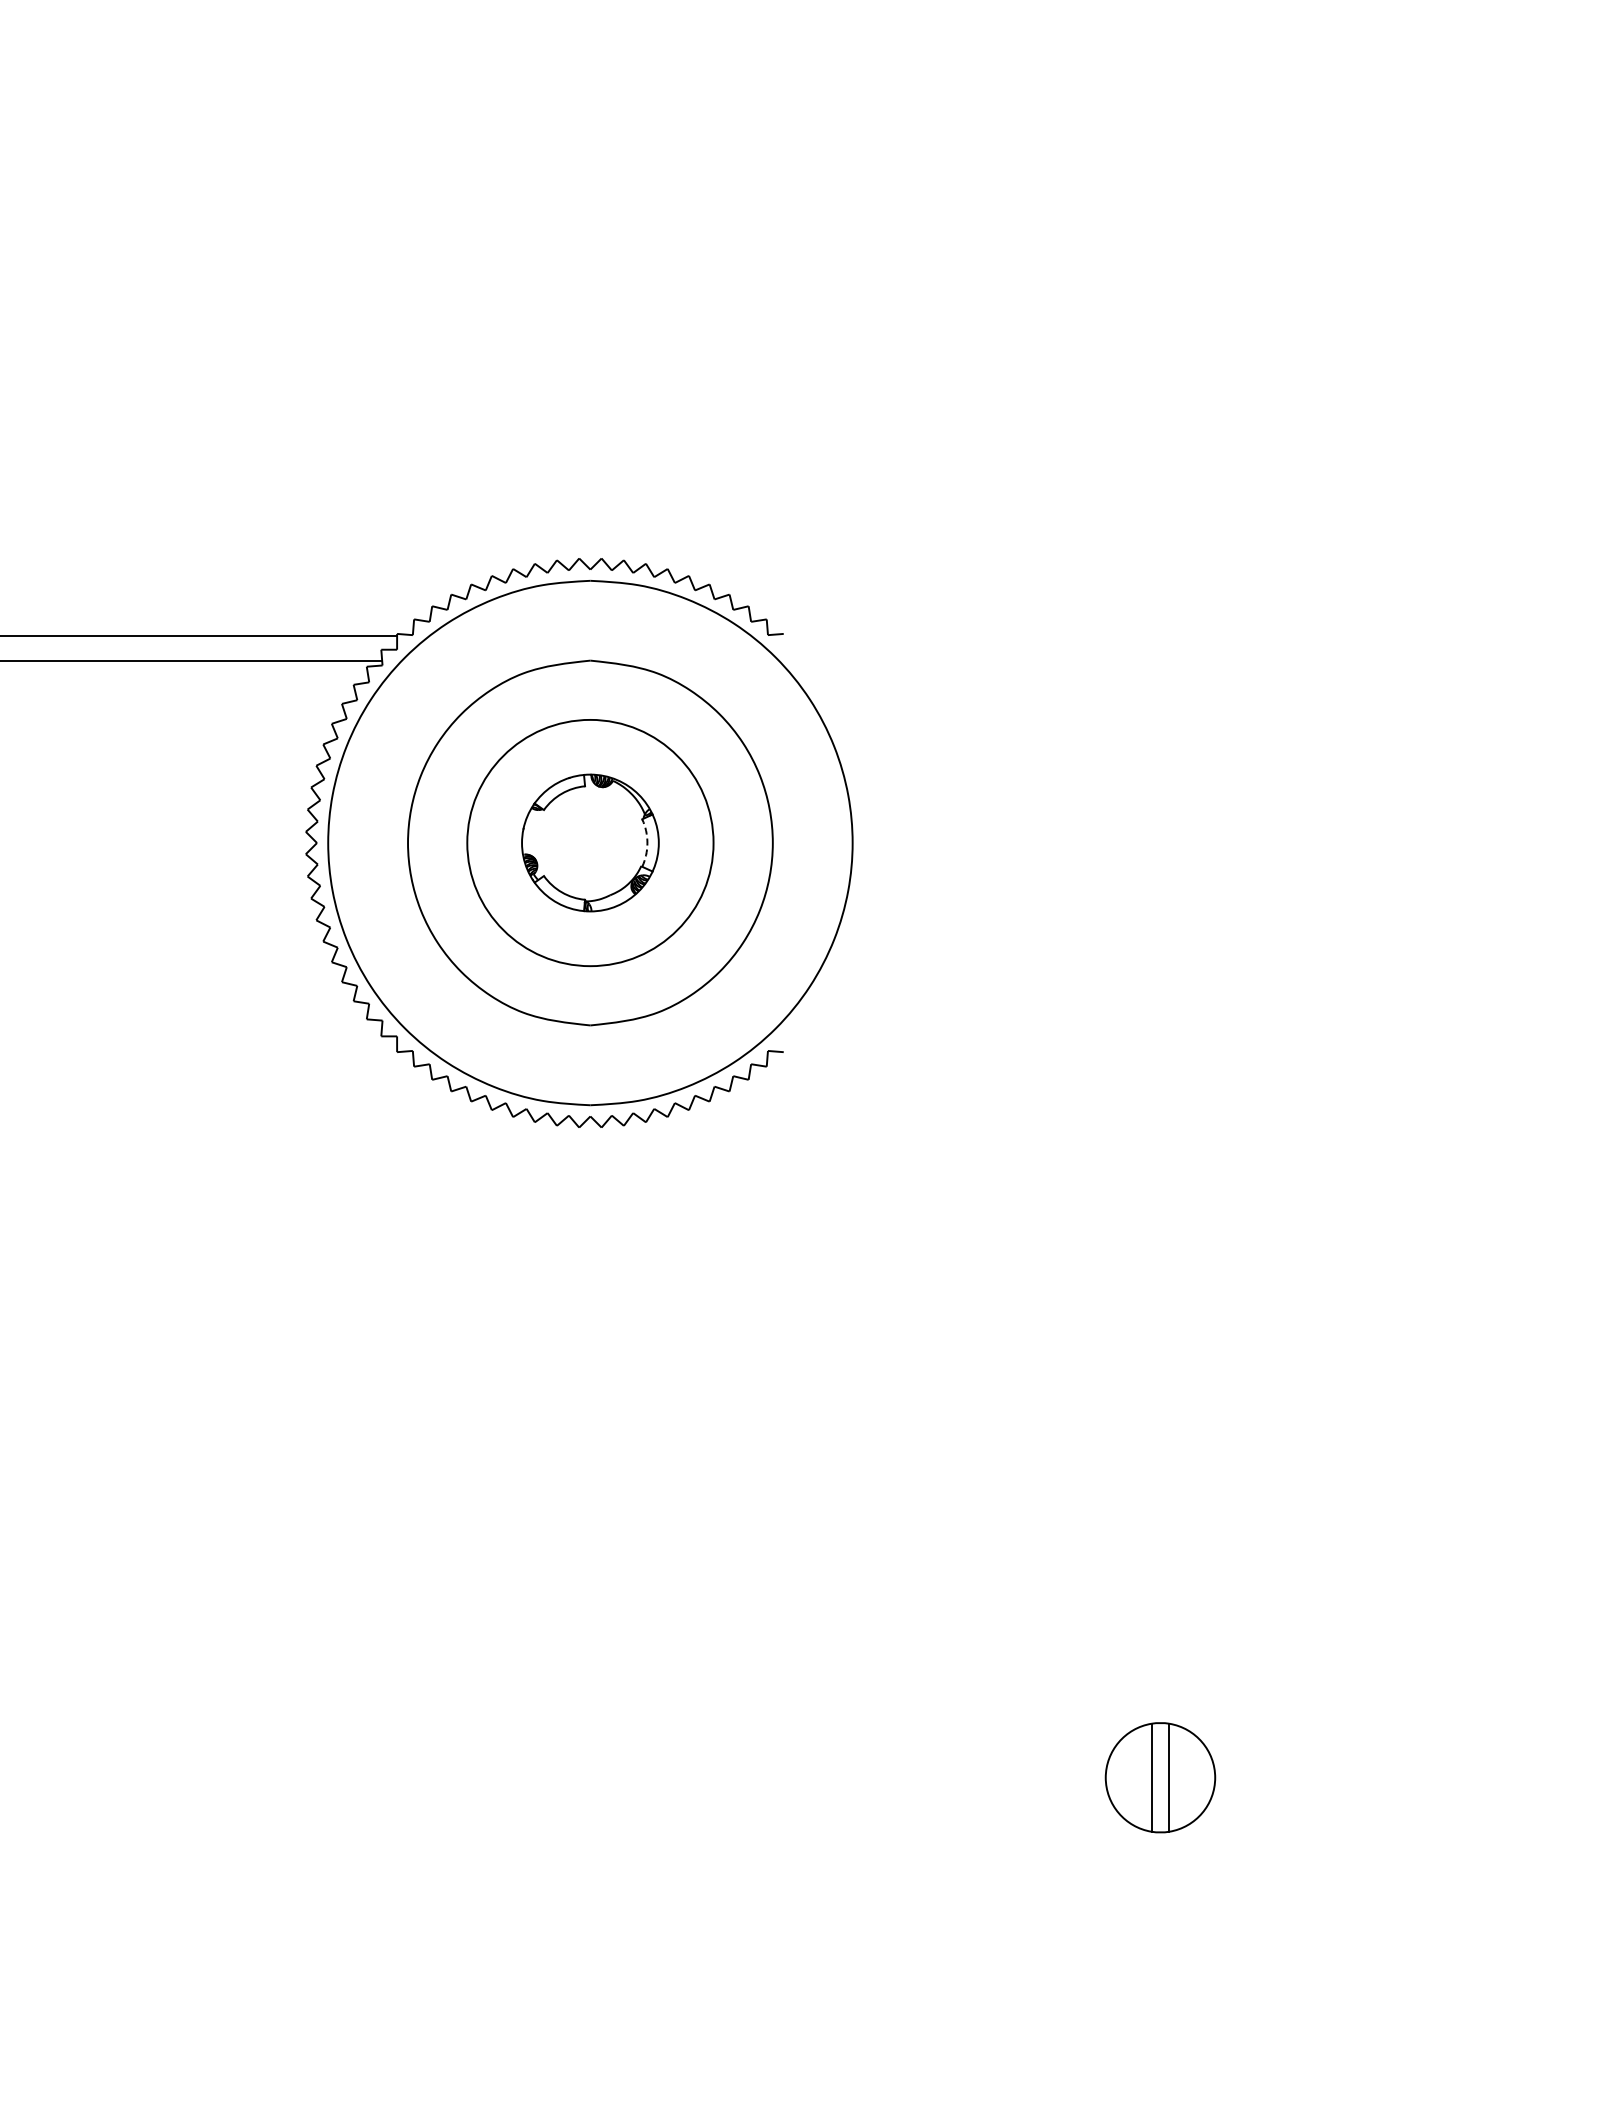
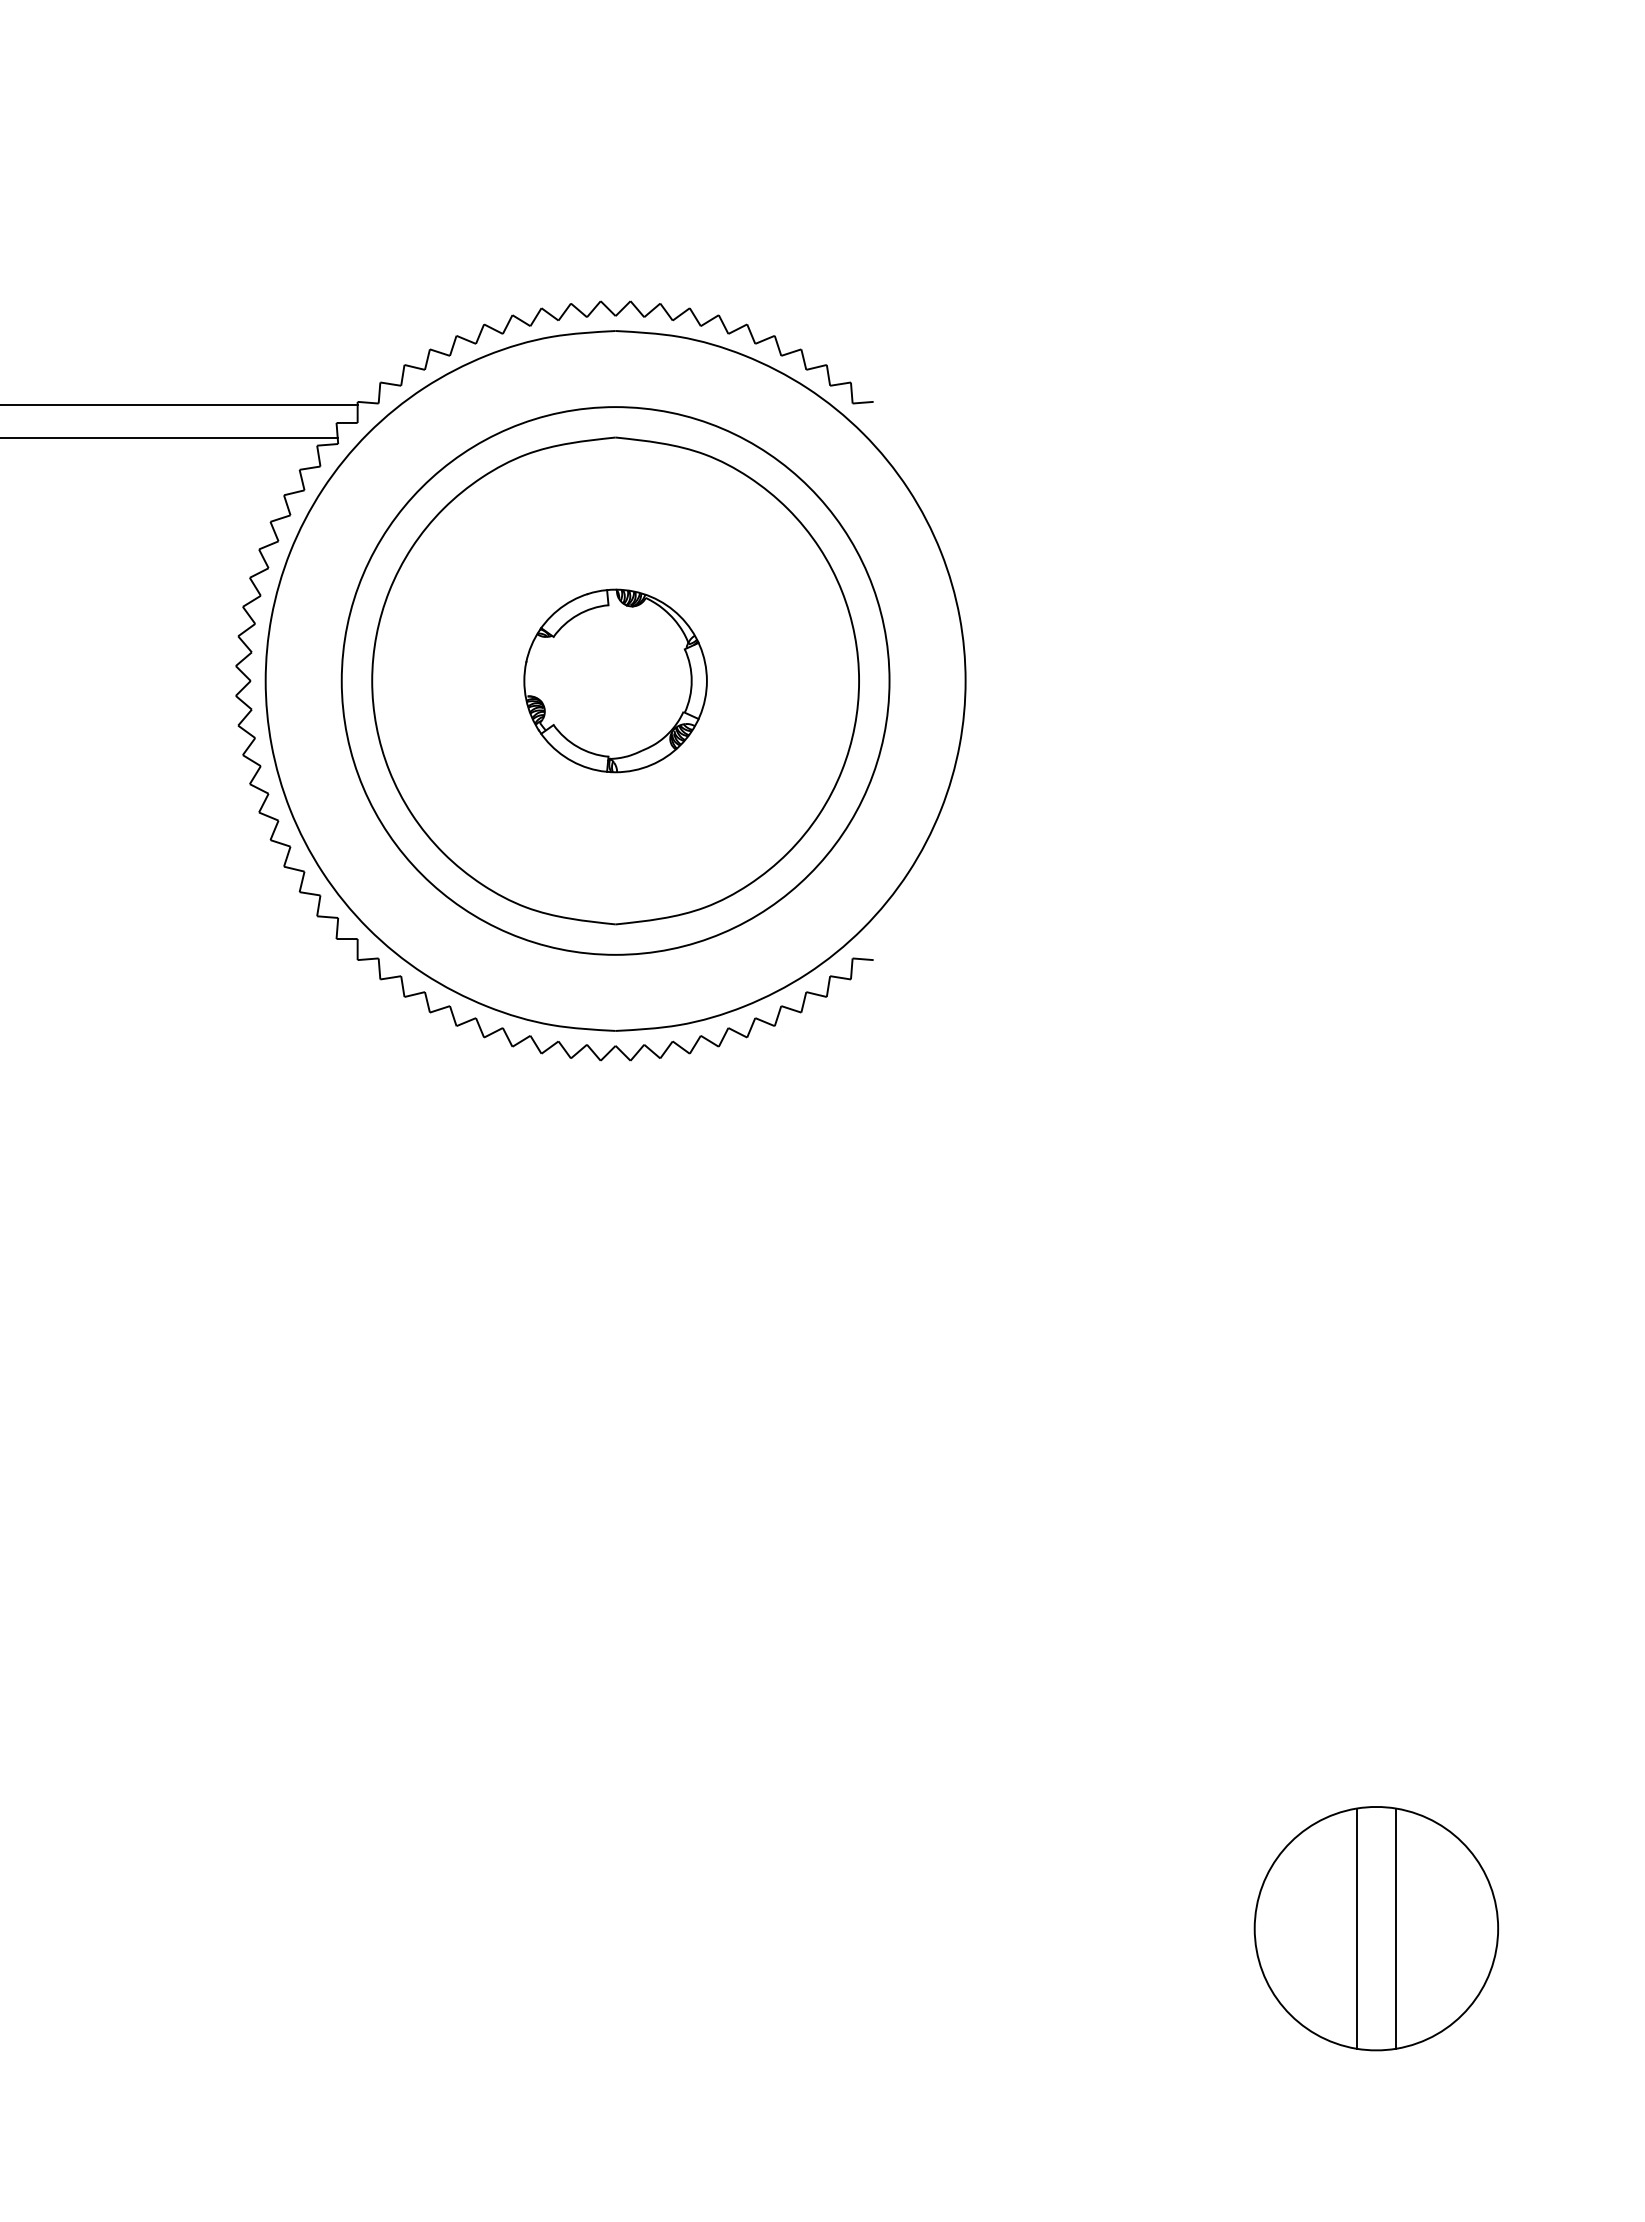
circle: (590, 842) -> (615, 680), size x1.67
arc: (647, 843) -> (691, 681), dashed -> solid
part: (1160, 1777) -> (1376, 1928), size x1.67

